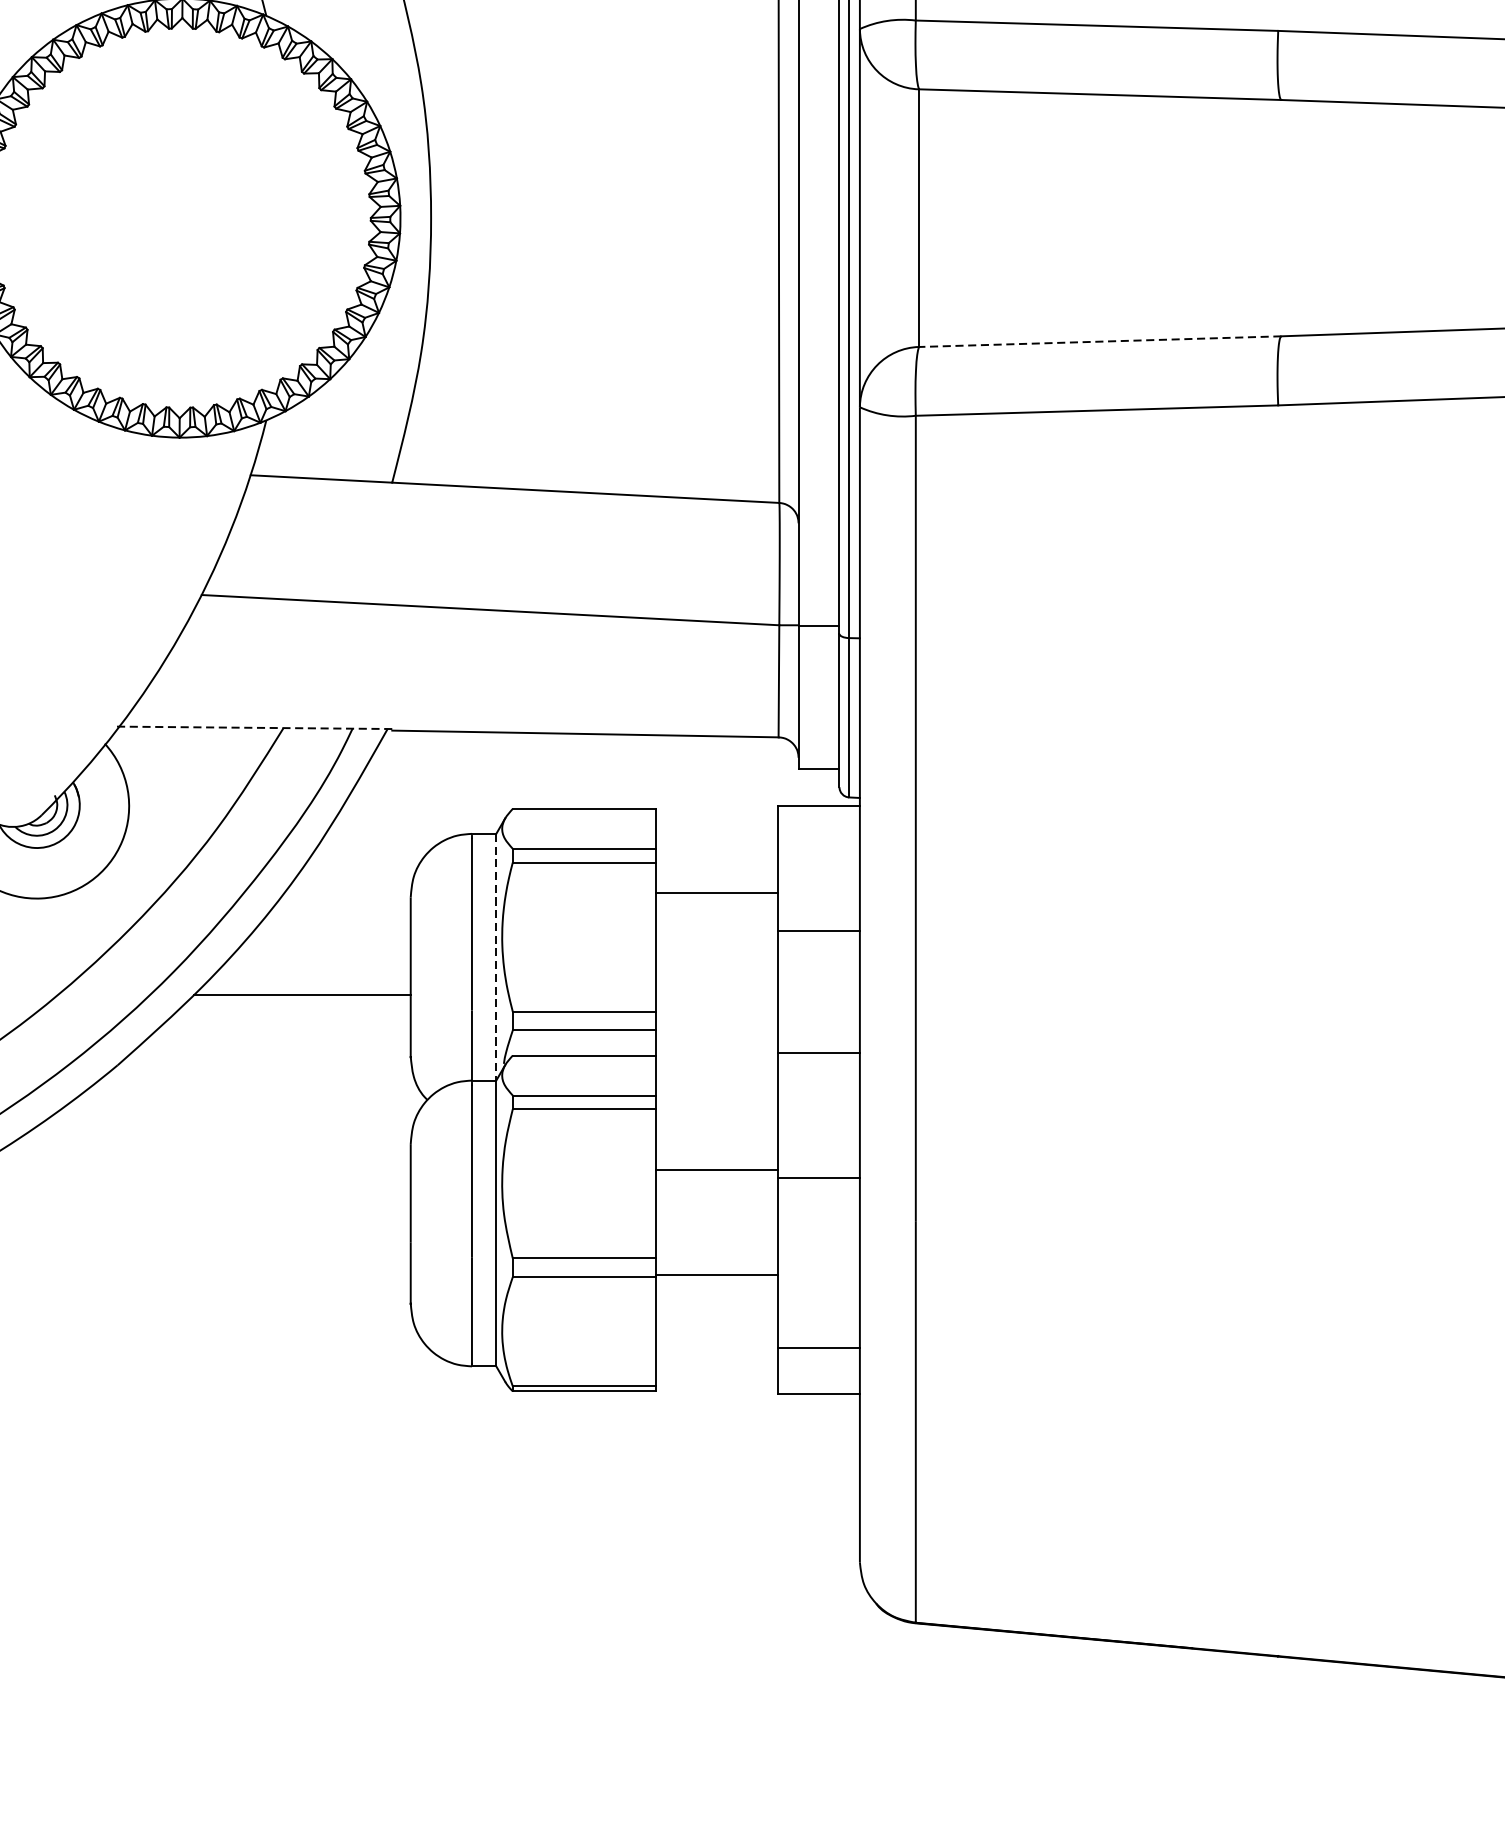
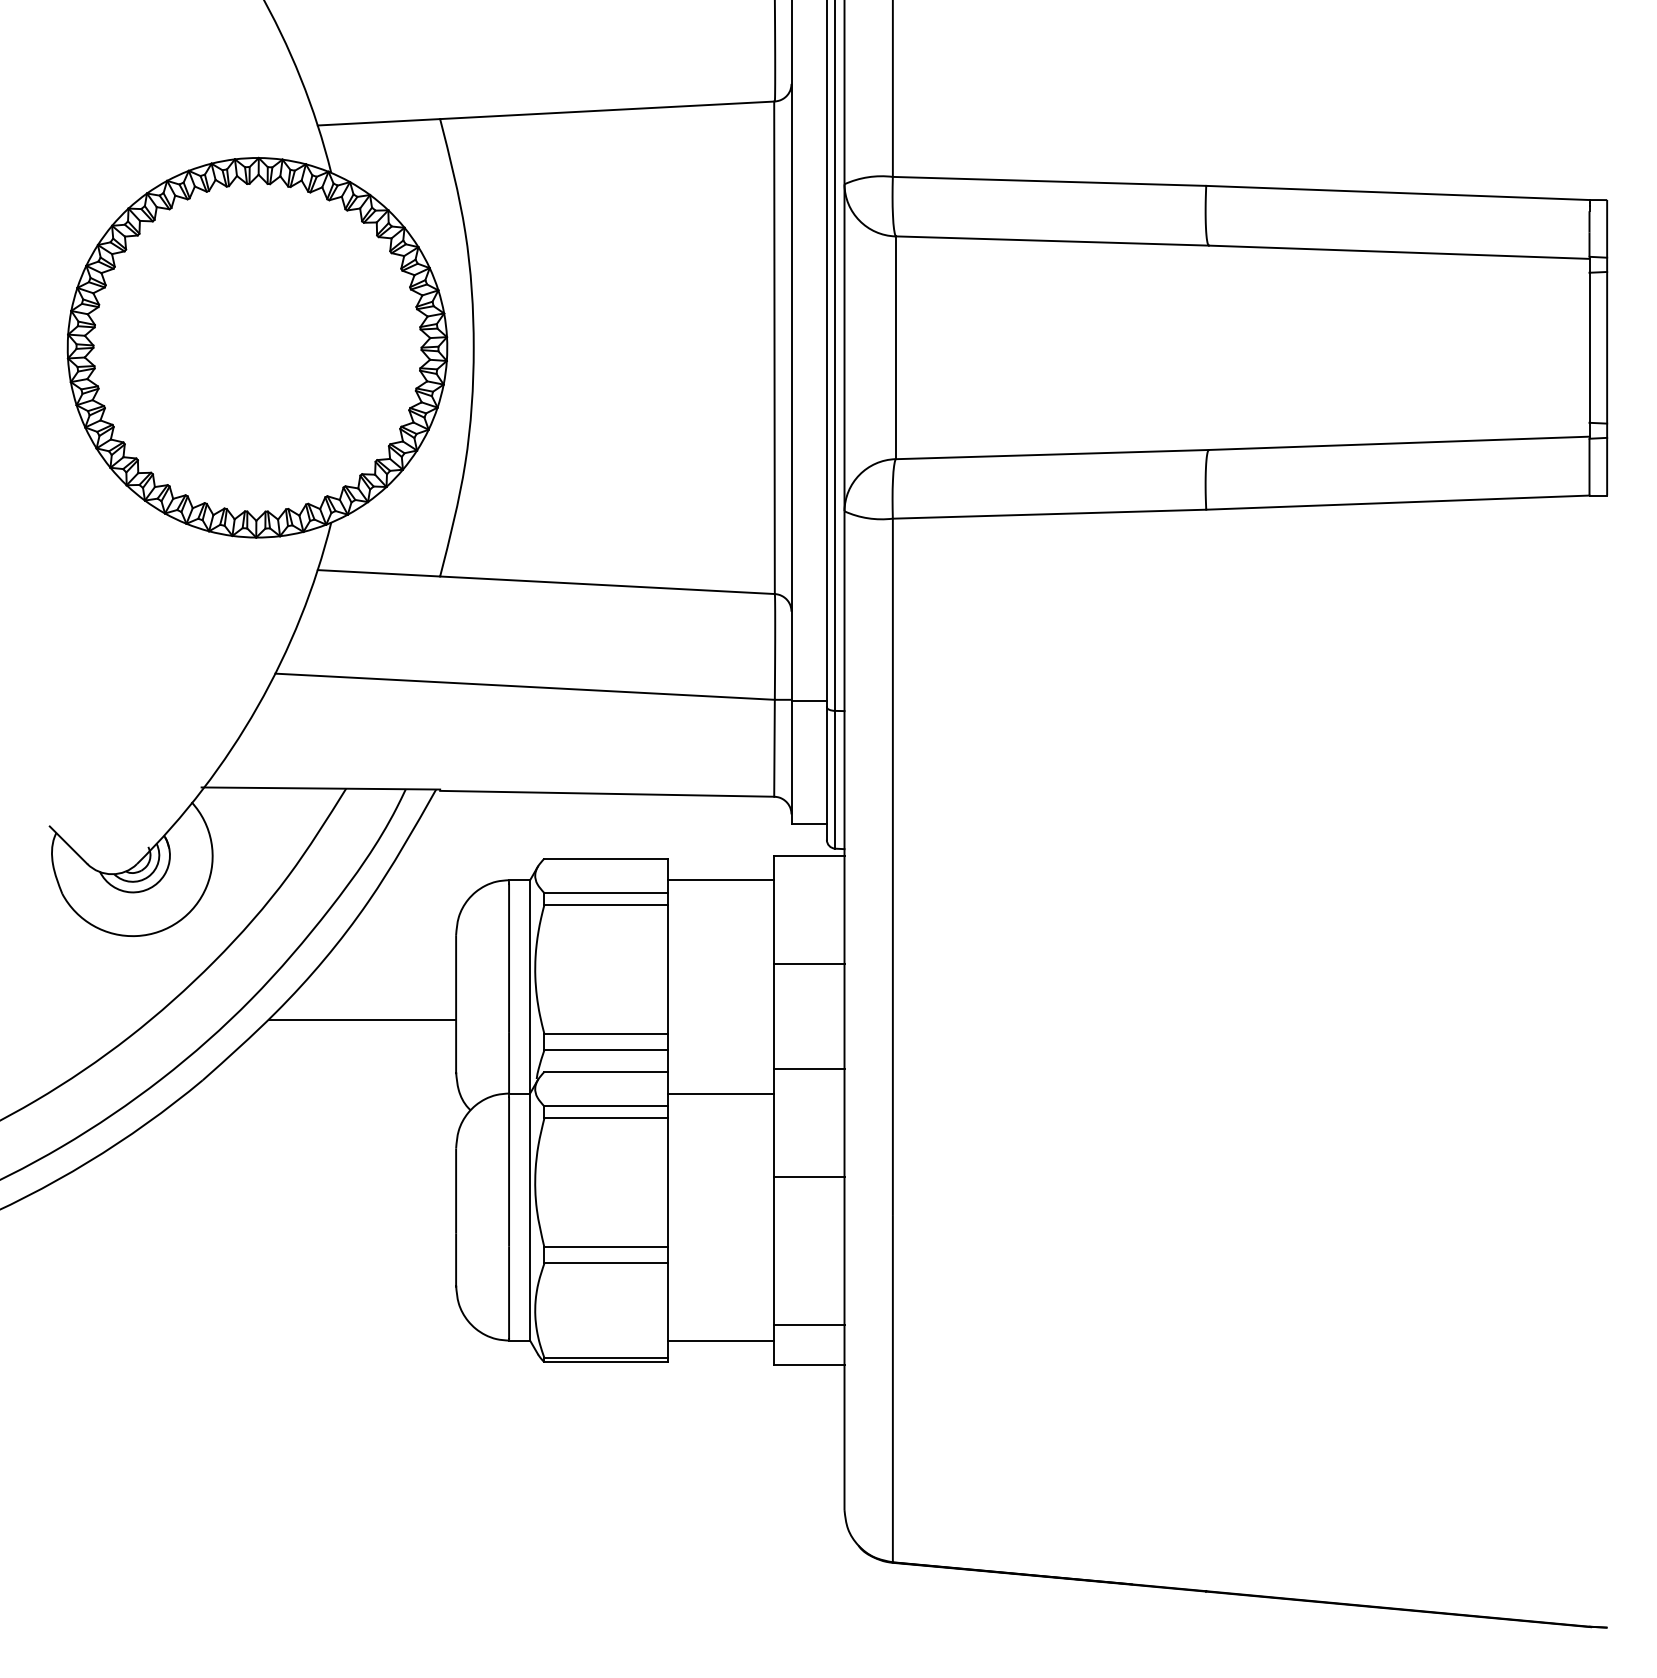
line: (1100, 341) -> (1052, 454), dashed -> solid
line: (253, 727) -> (320, 788), dashed -> solid
line: (716, 893) -> (720, 880), moved
line: (496, 956) -> (530, 986), dashed -> solid
line: (716, 1169) -> (720, 1093), moved
line: (716, 1274) -> (720, 1340), moved

